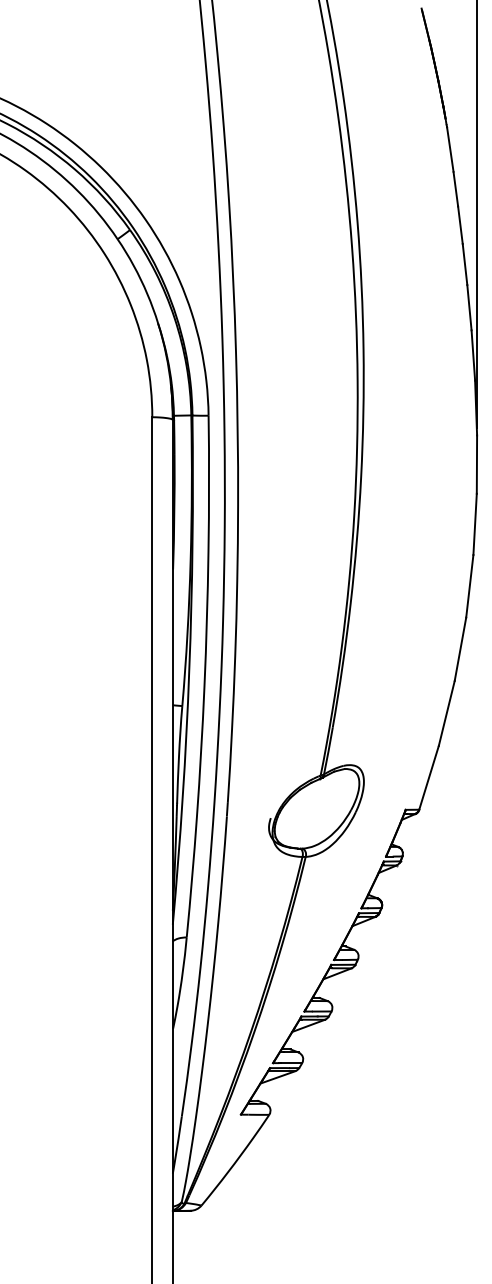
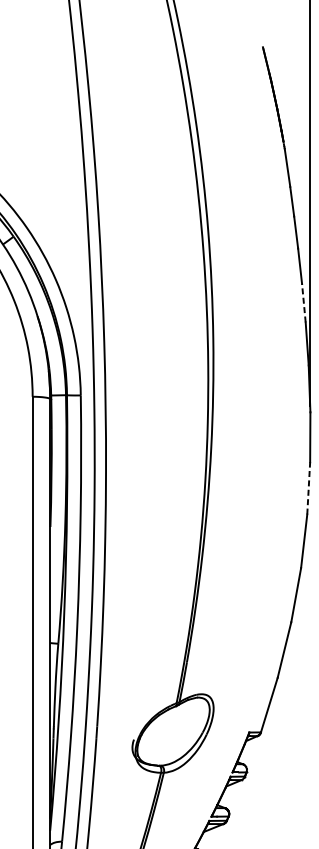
line: (469, 307) -> (303, 302), solid -> dashed
line: (475, 524) -> (309, 488), solid -> dashed

